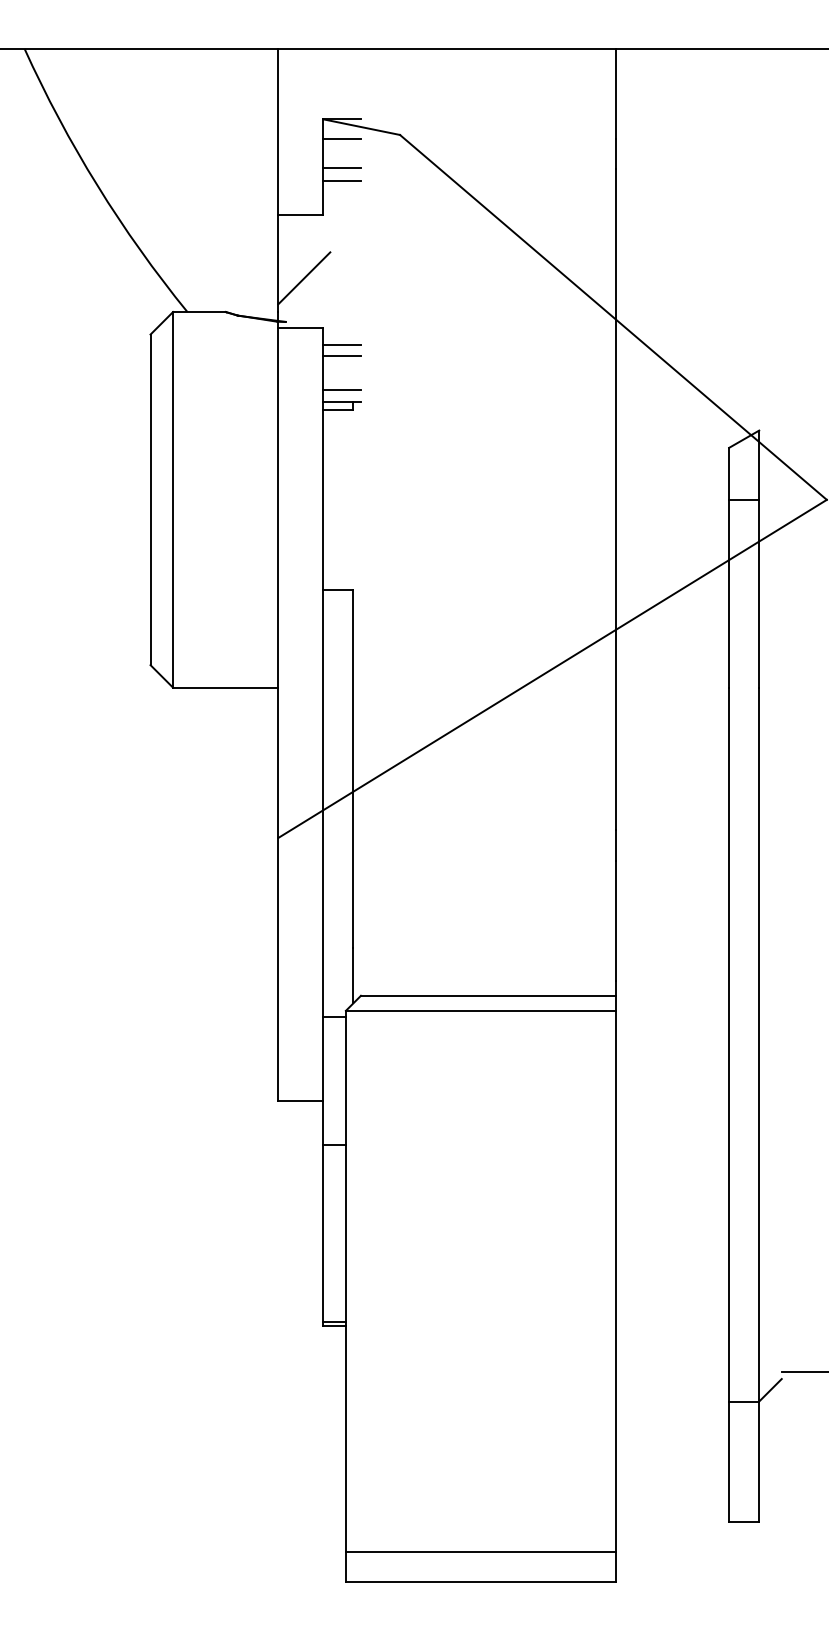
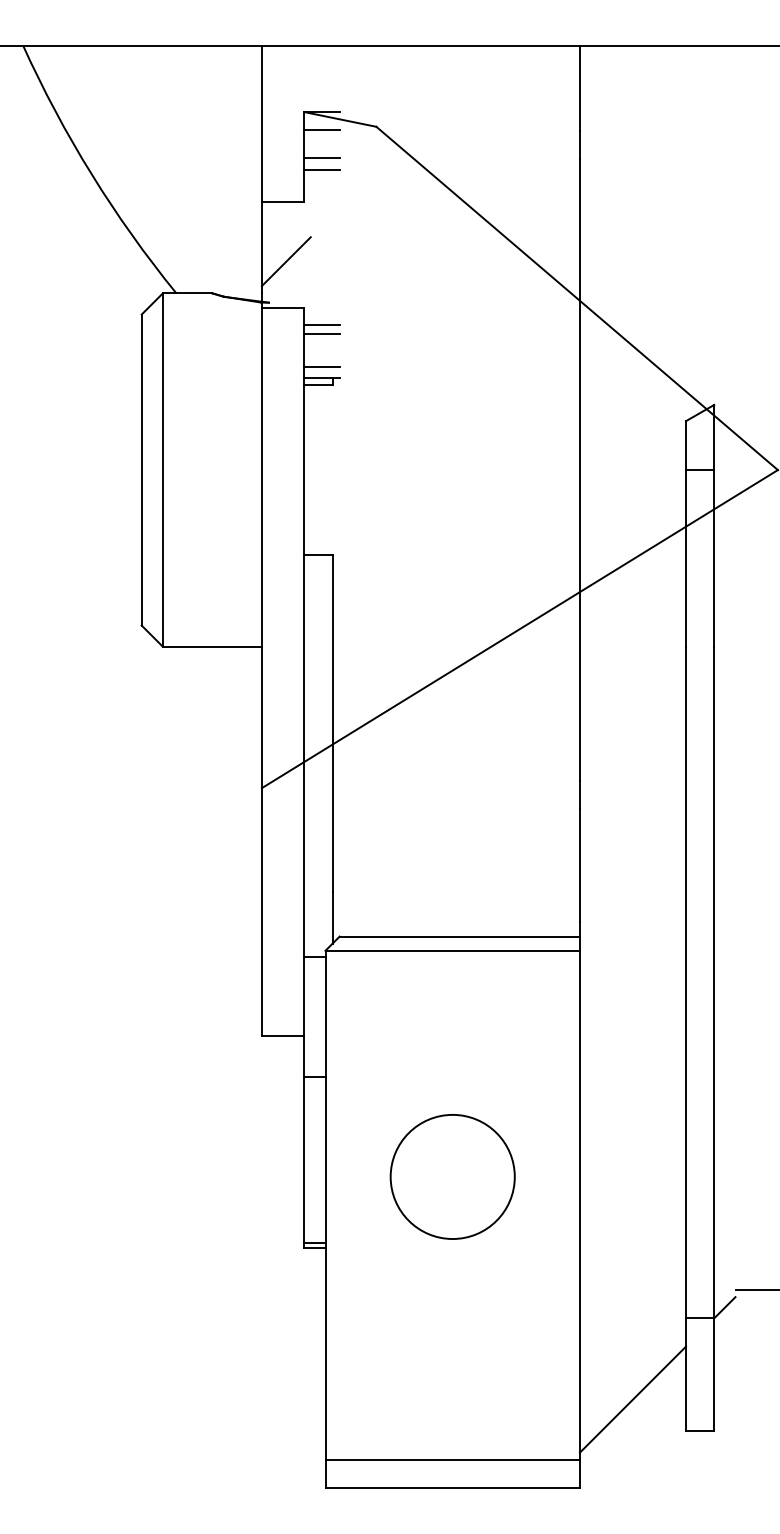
circle: (480, 1250) -> (452, 1176), added
line: (672, 1487) -> (632, 1399), added

